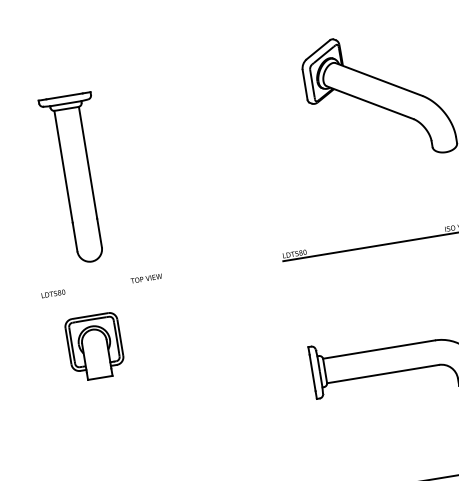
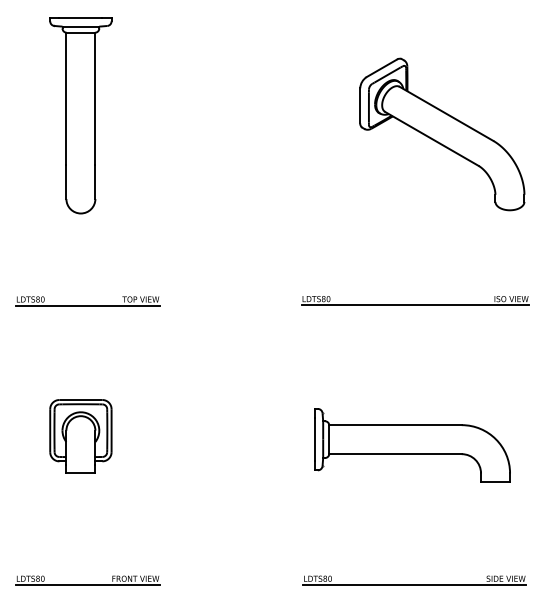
part: (77, 178) -> (80, 115), moved
line: (102, 291) -> (87, 305), added
part: (94, 346) -> (80, 436), moved

